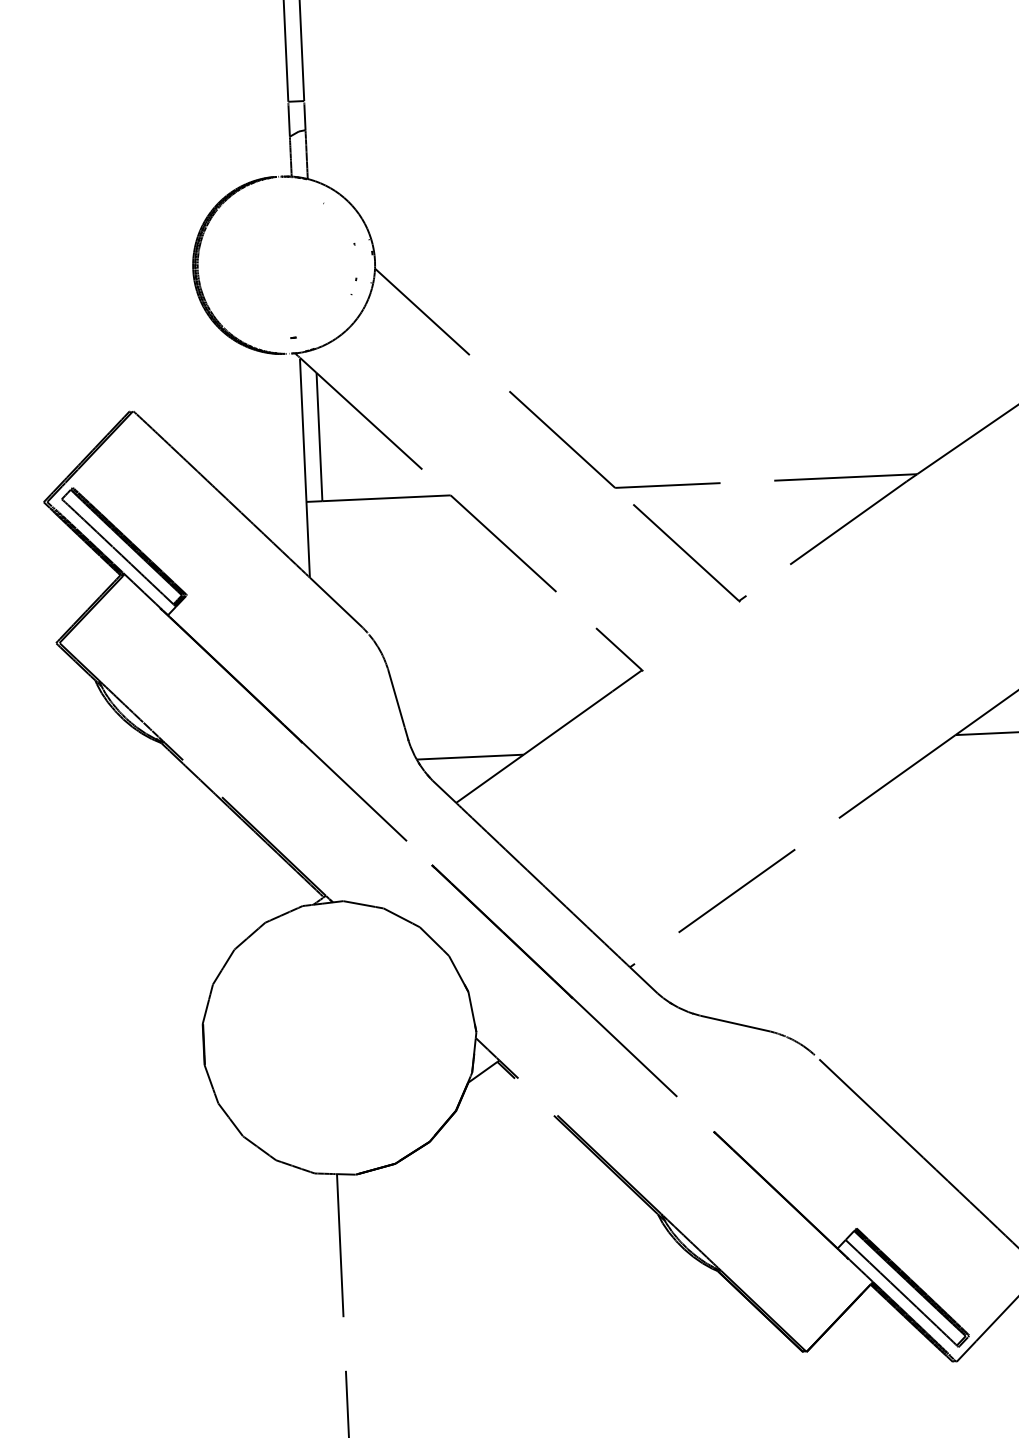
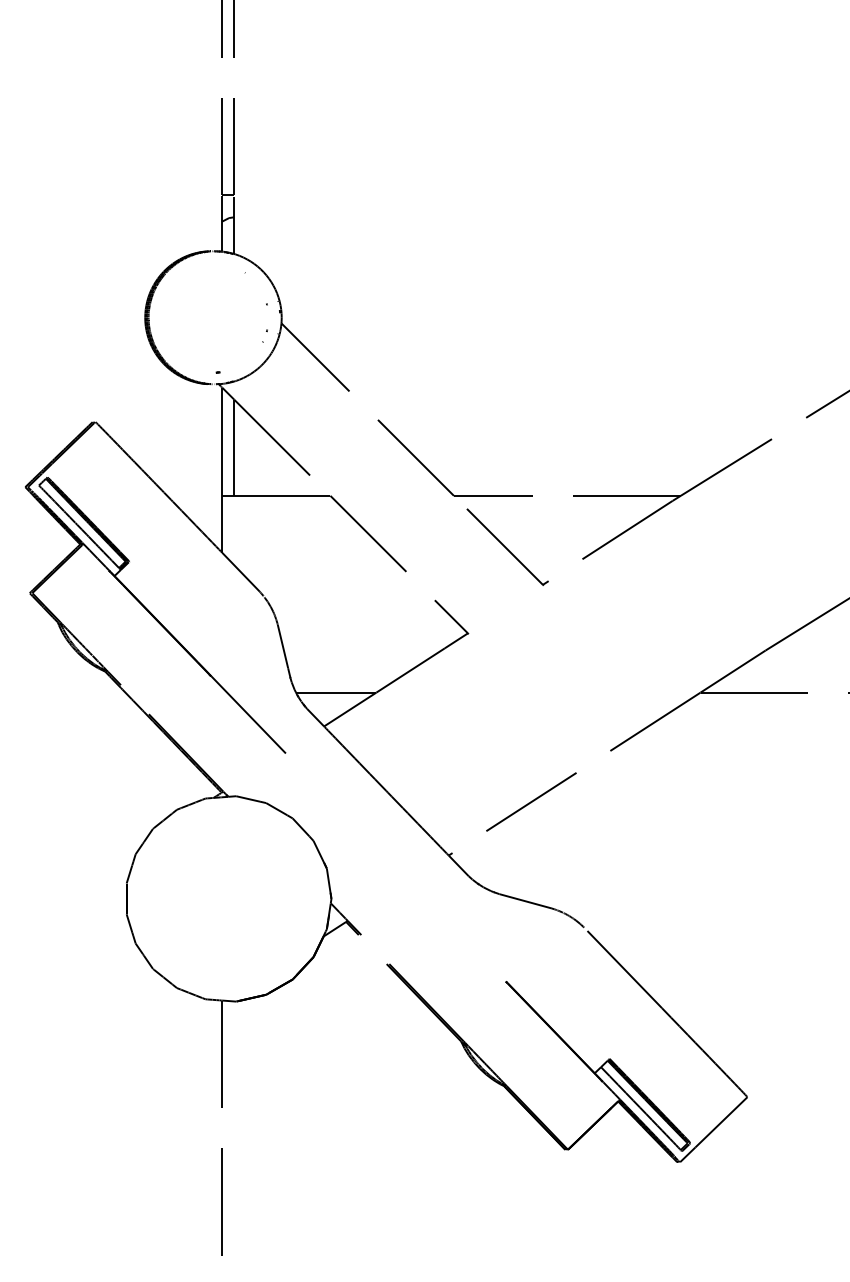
line: (554, 980) -> (391, 862), removed

